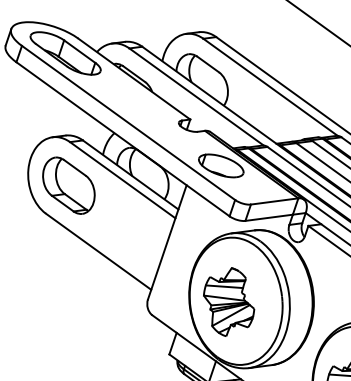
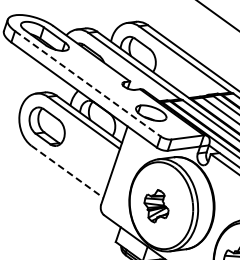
line: (127, 122) -> (87, 83), solid -> dashed
line: (98, 252) -> (67, 172), solid -> dashed
part: (228, 302) -> (156, 206), size x0.7

